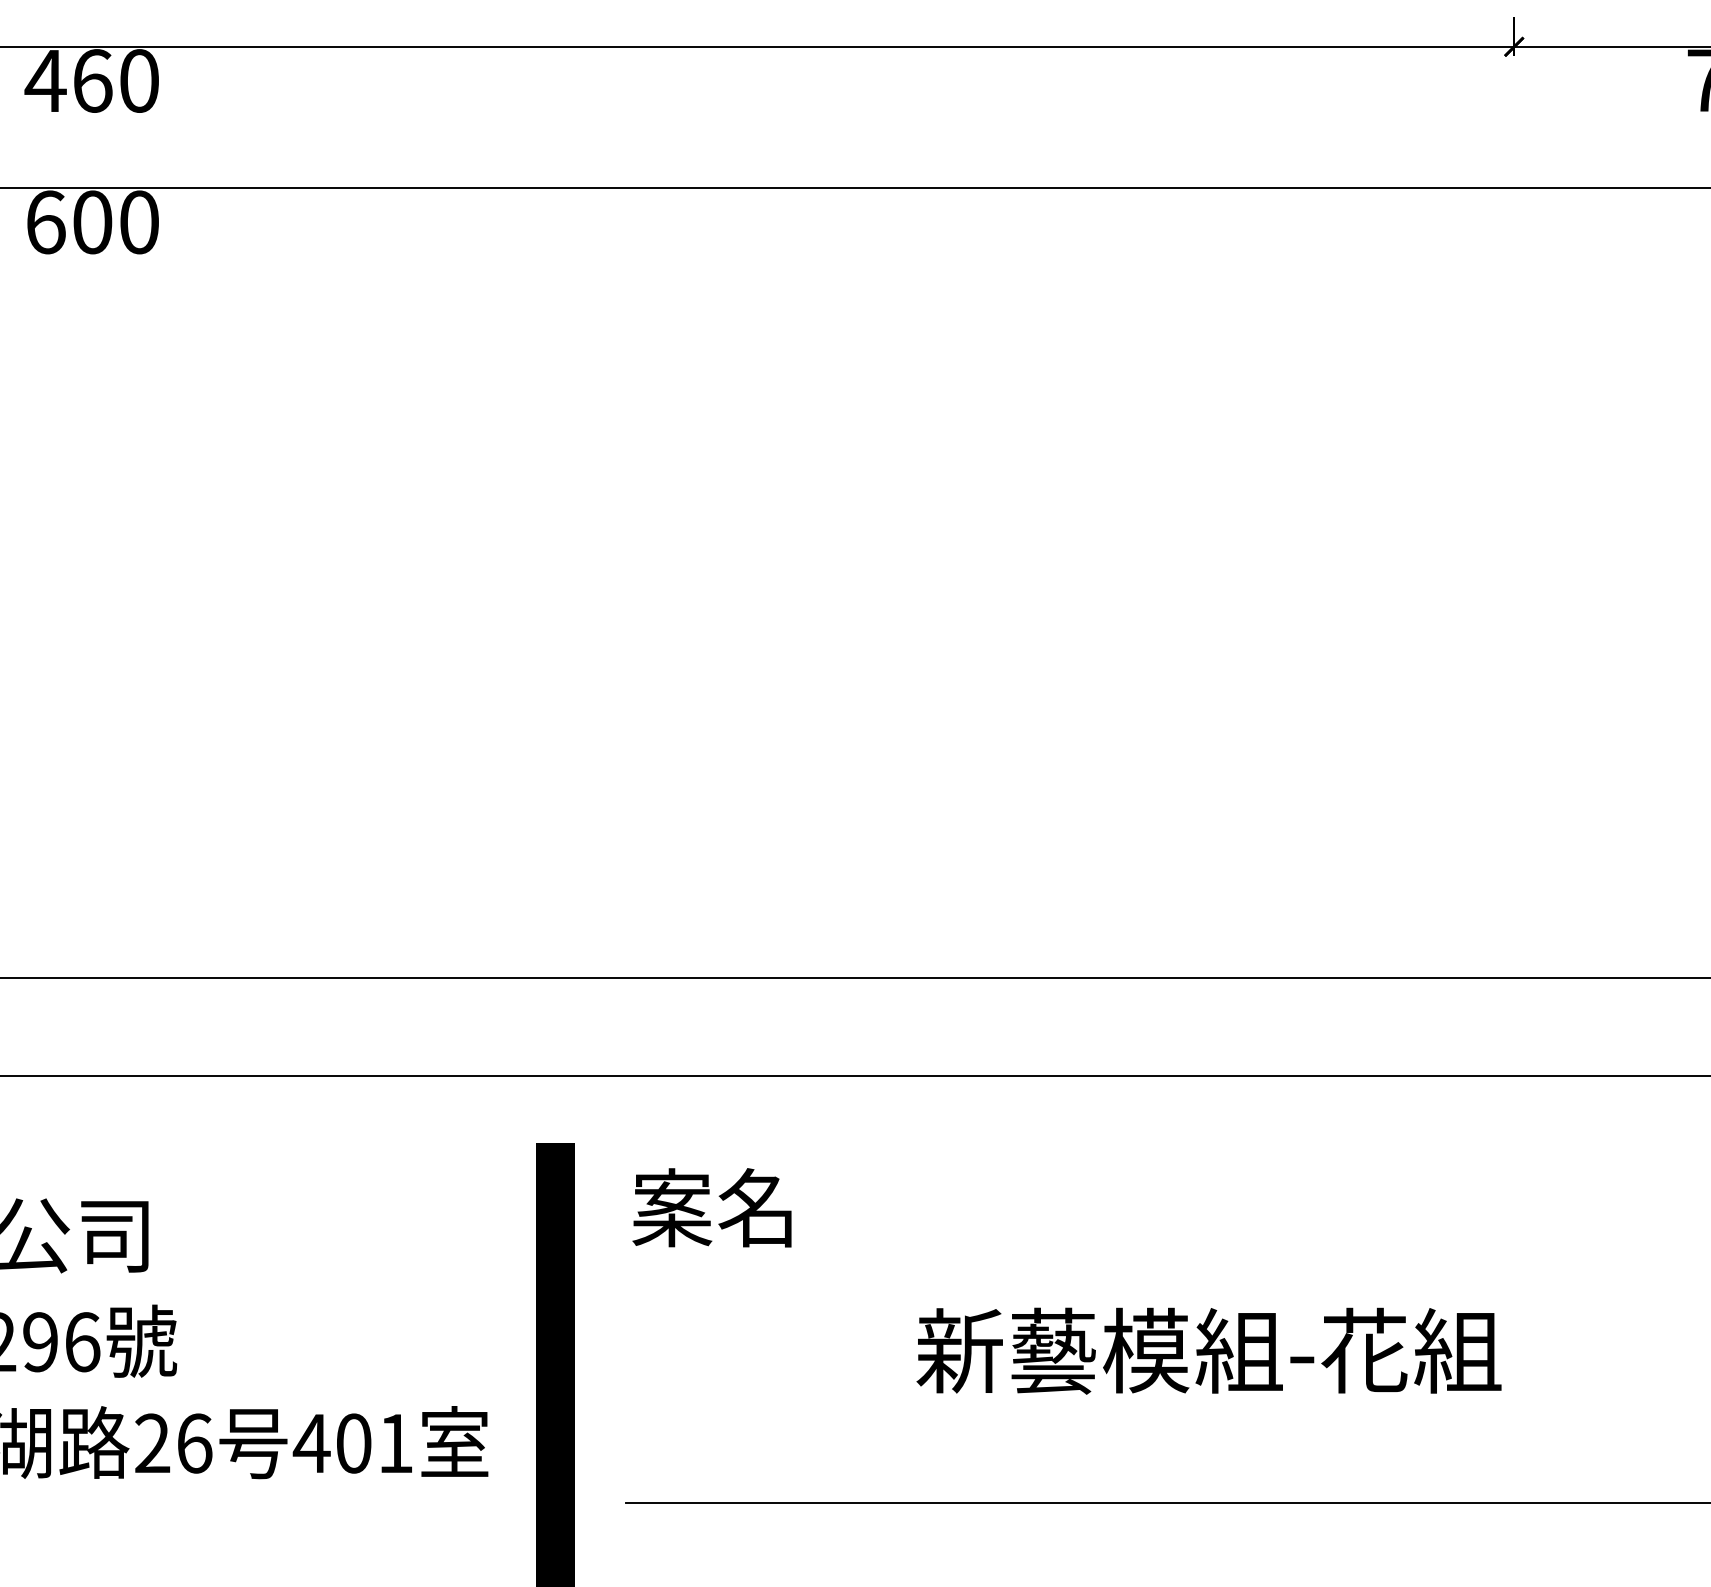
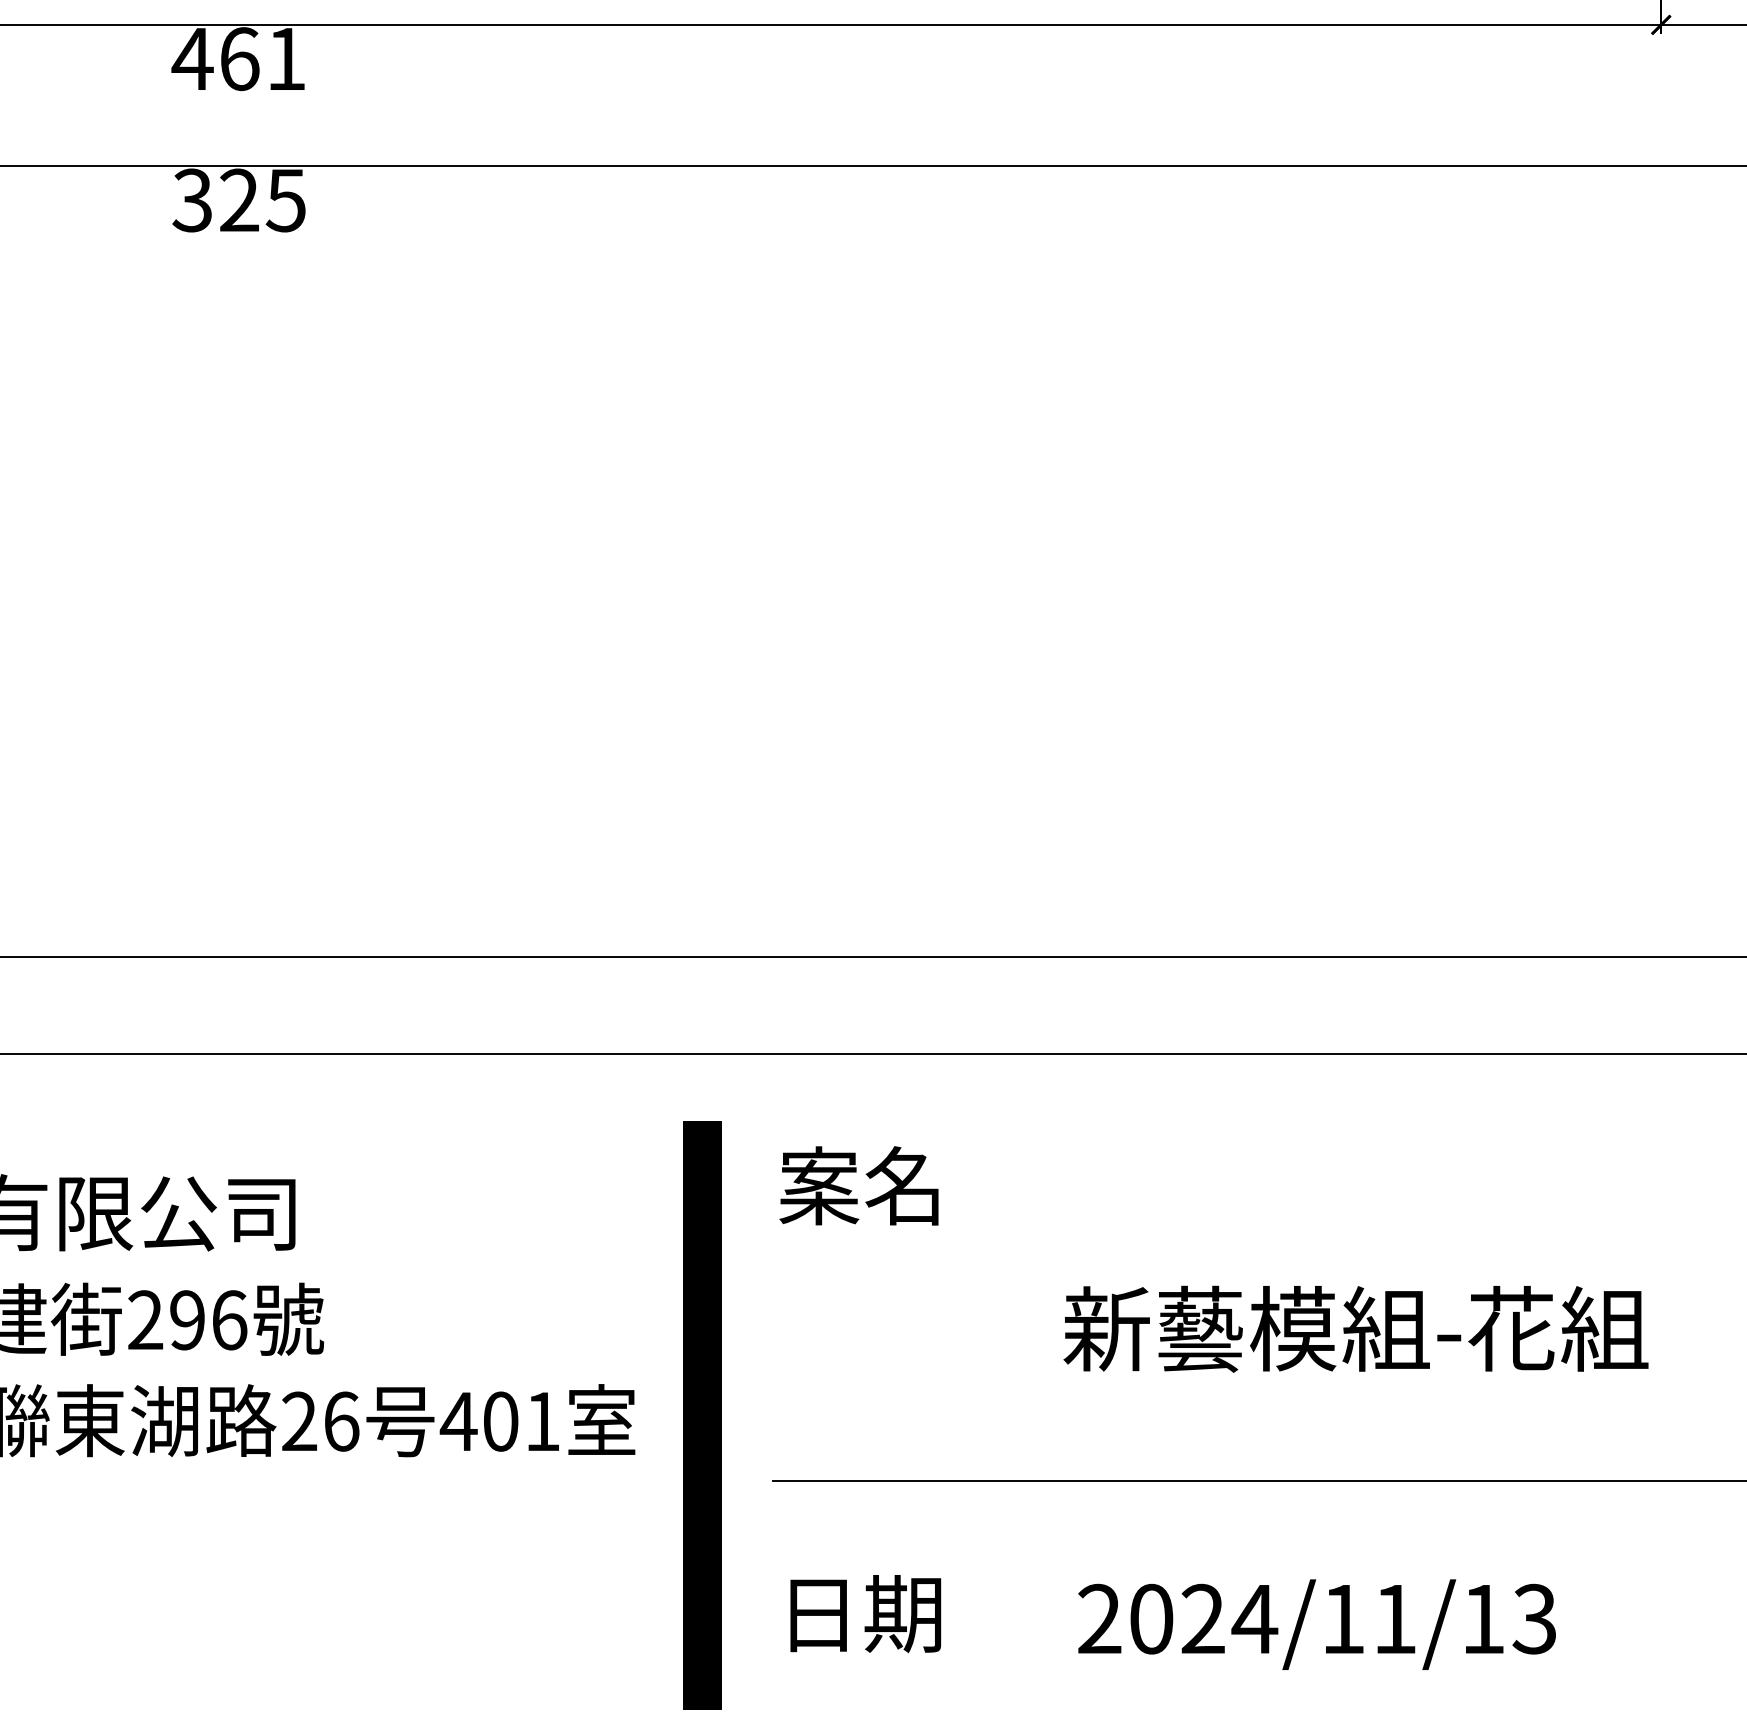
text: (139, 81) -> (286, 59), 460 -> 461
text: (91, 222) -> (238, 200), 600 -> 325

